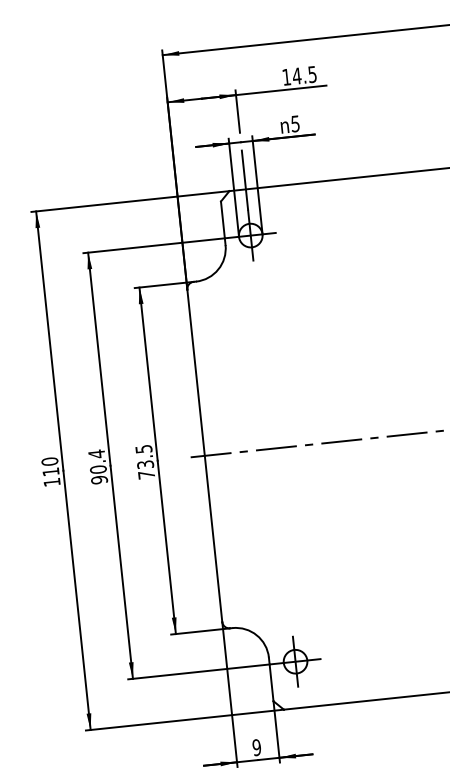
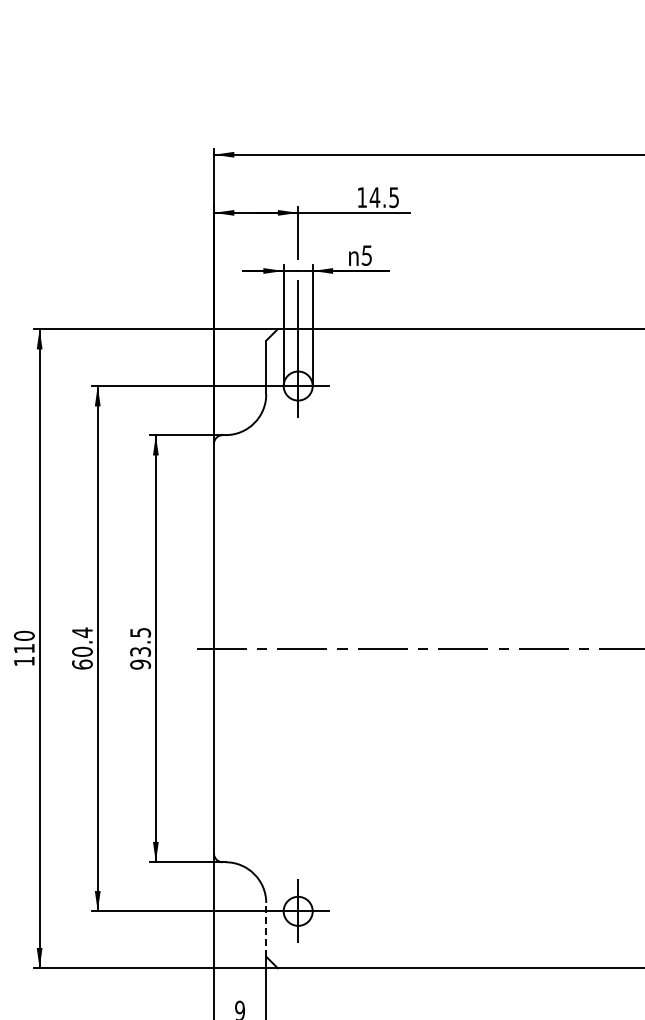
text: (146, 474) -> (140, 664), 73.5 -> 93.5
text: (99, 479) -> (82, 664), 90.4 -> 60.4
line: (271, 679) -> (266, 929), solid -> dashed

